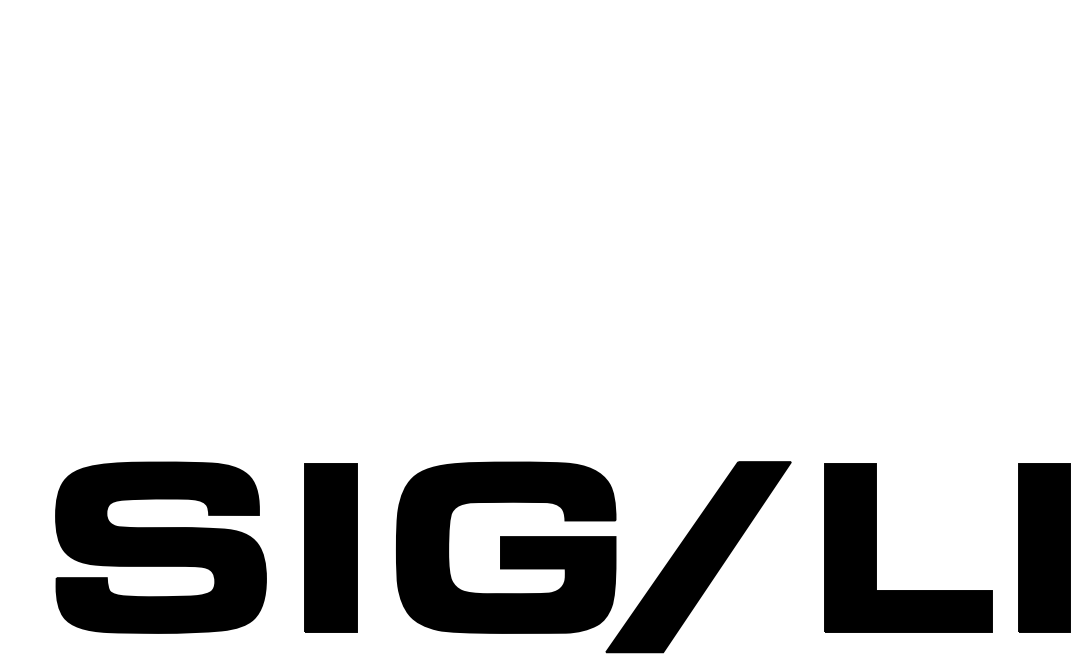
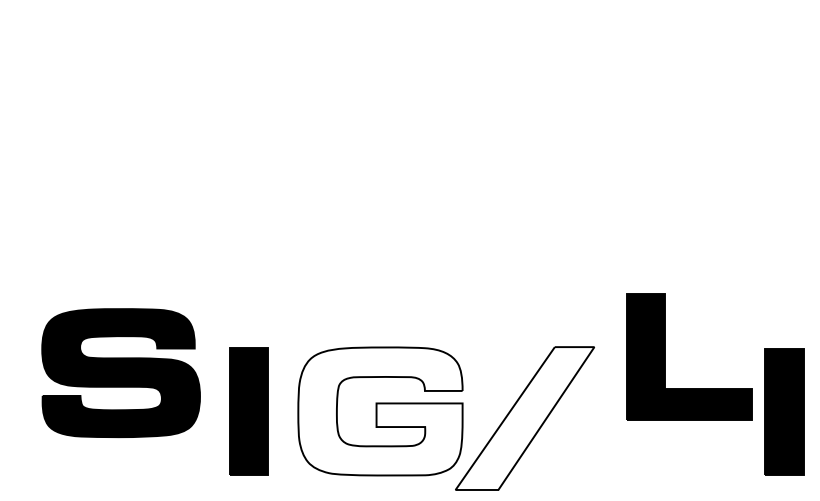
part: (160, 547) -> (120, 372), moved
fill: (505, 547) -> (379, 411), removed
part: (876, 547) -> (665, 356), moved
fill: (698, 557) -> (524, 418), removed

